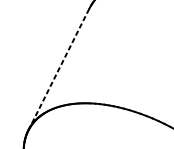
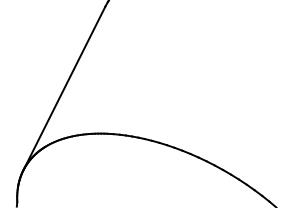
line: (58, 69) -> (64, 88), dashed -> solid

